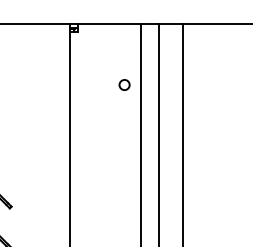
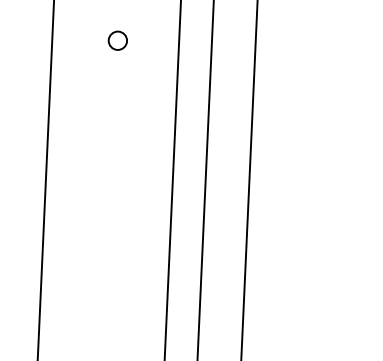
circle: (124, 84) -> (117, 39), moved

